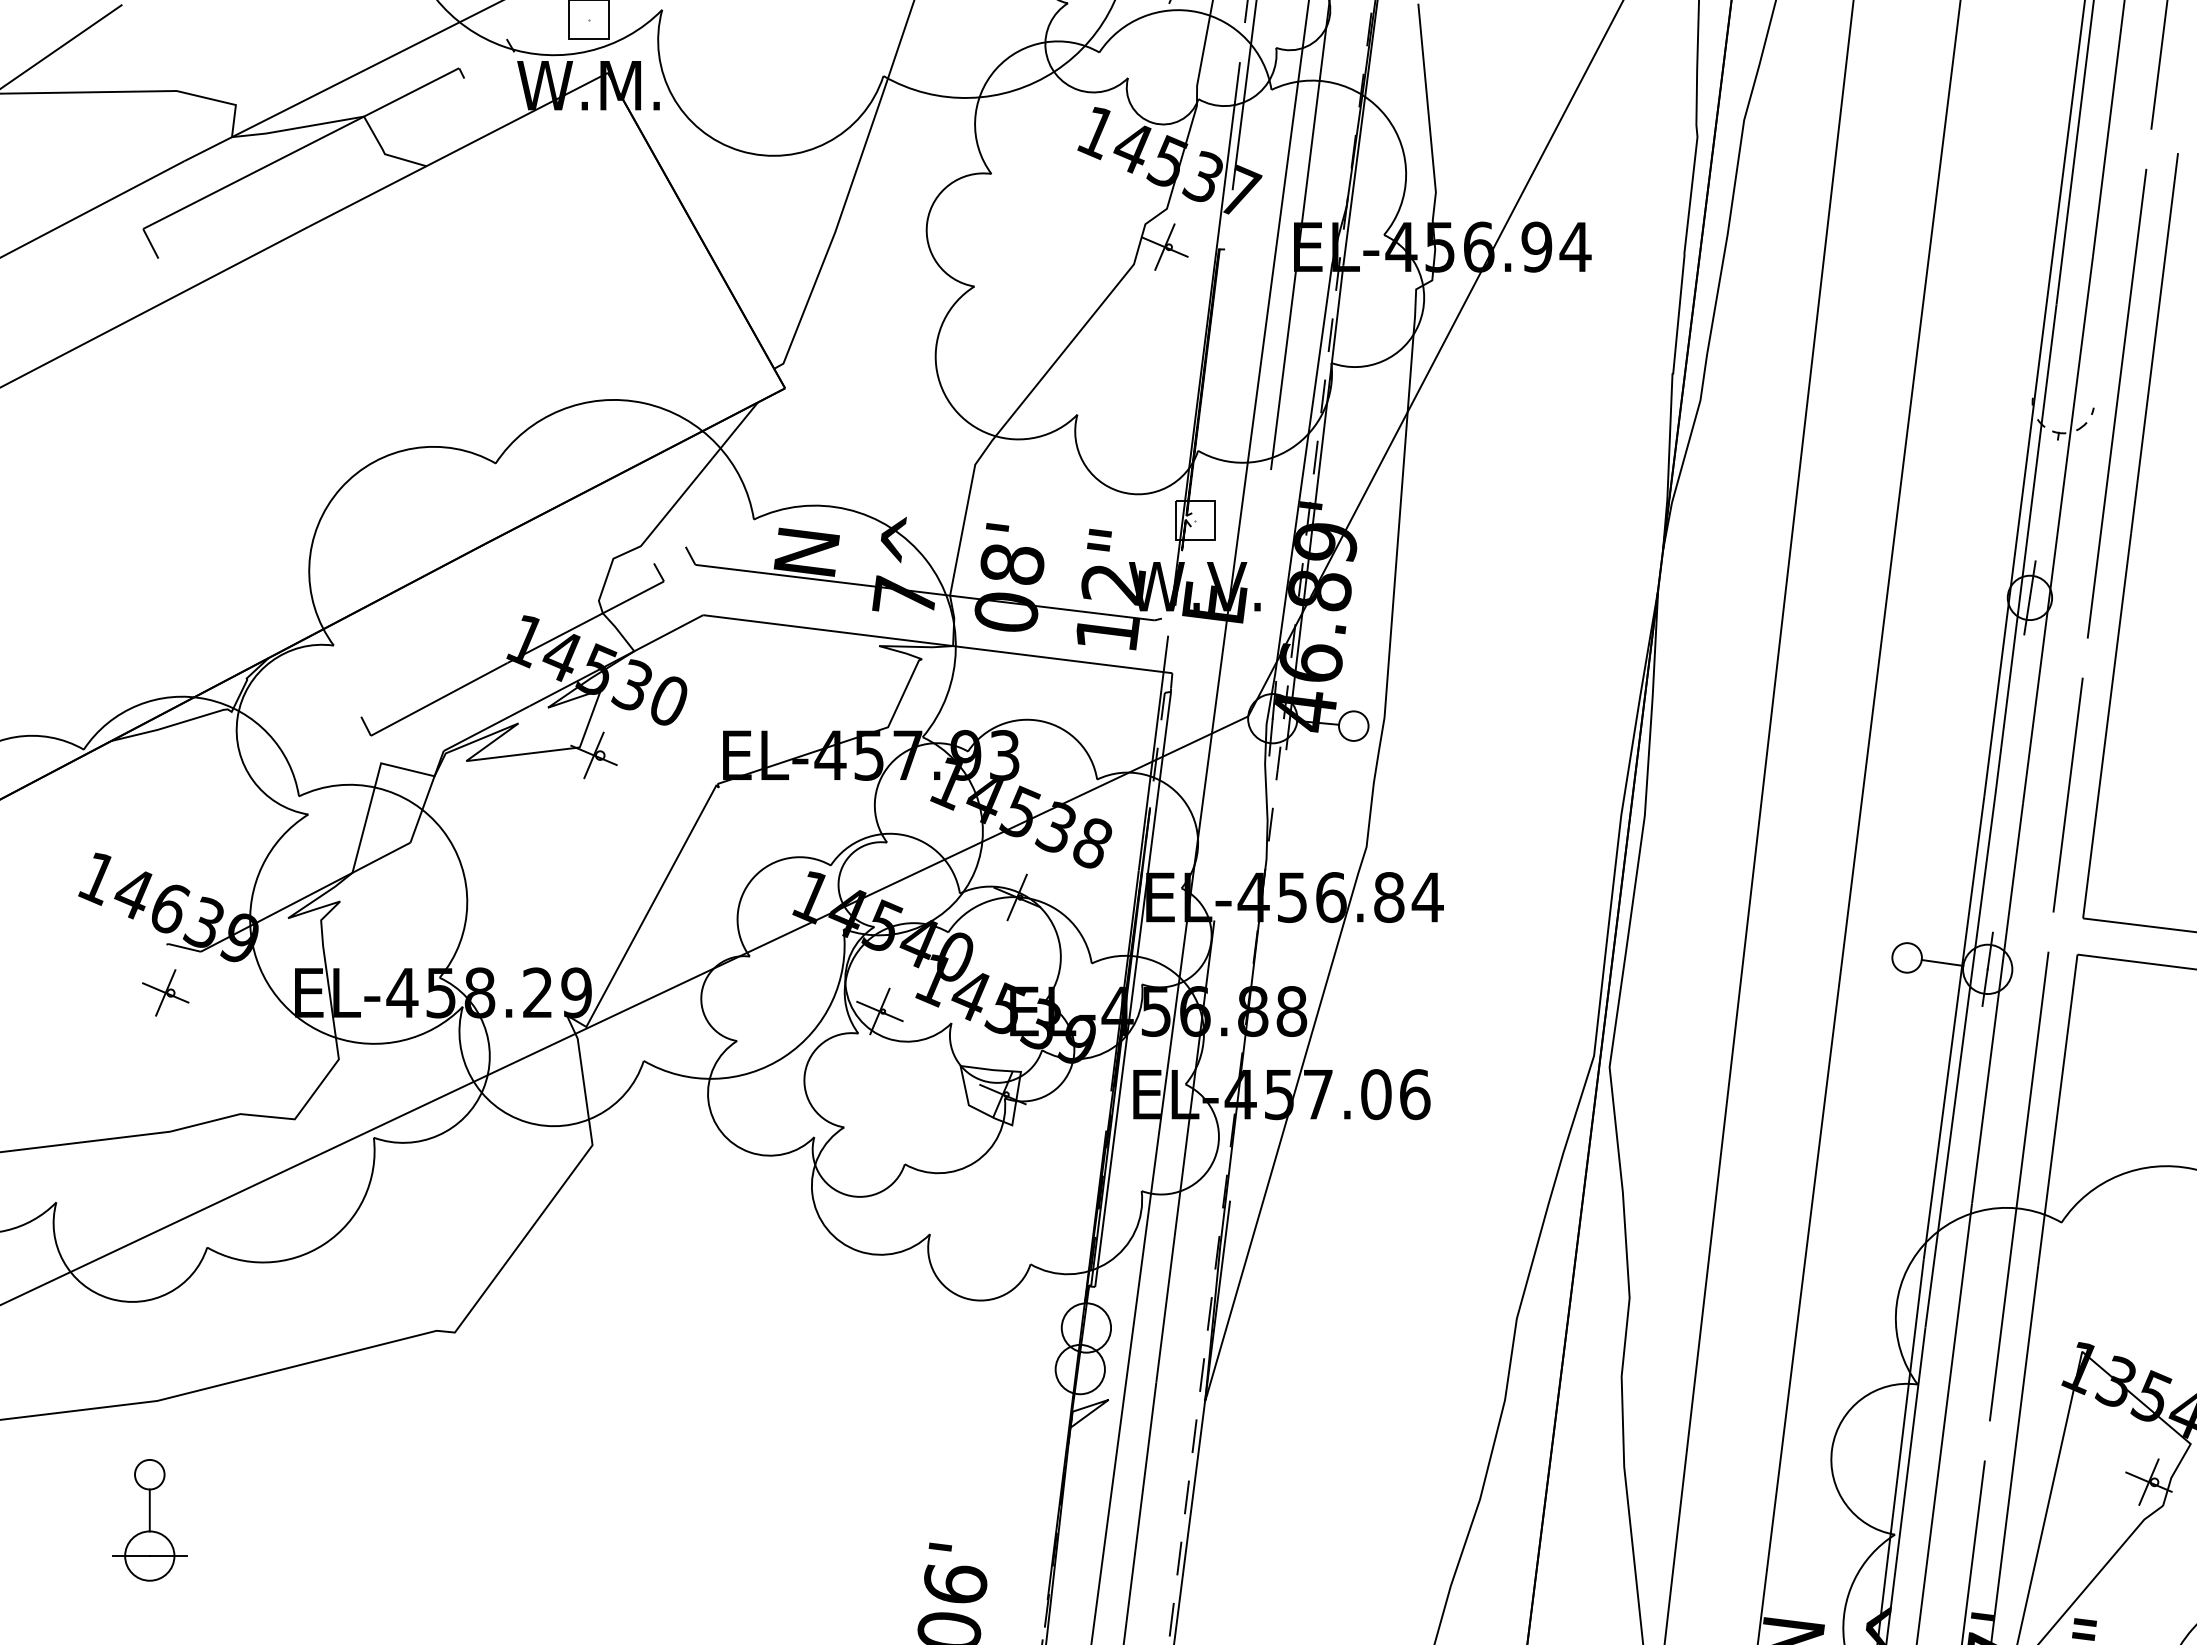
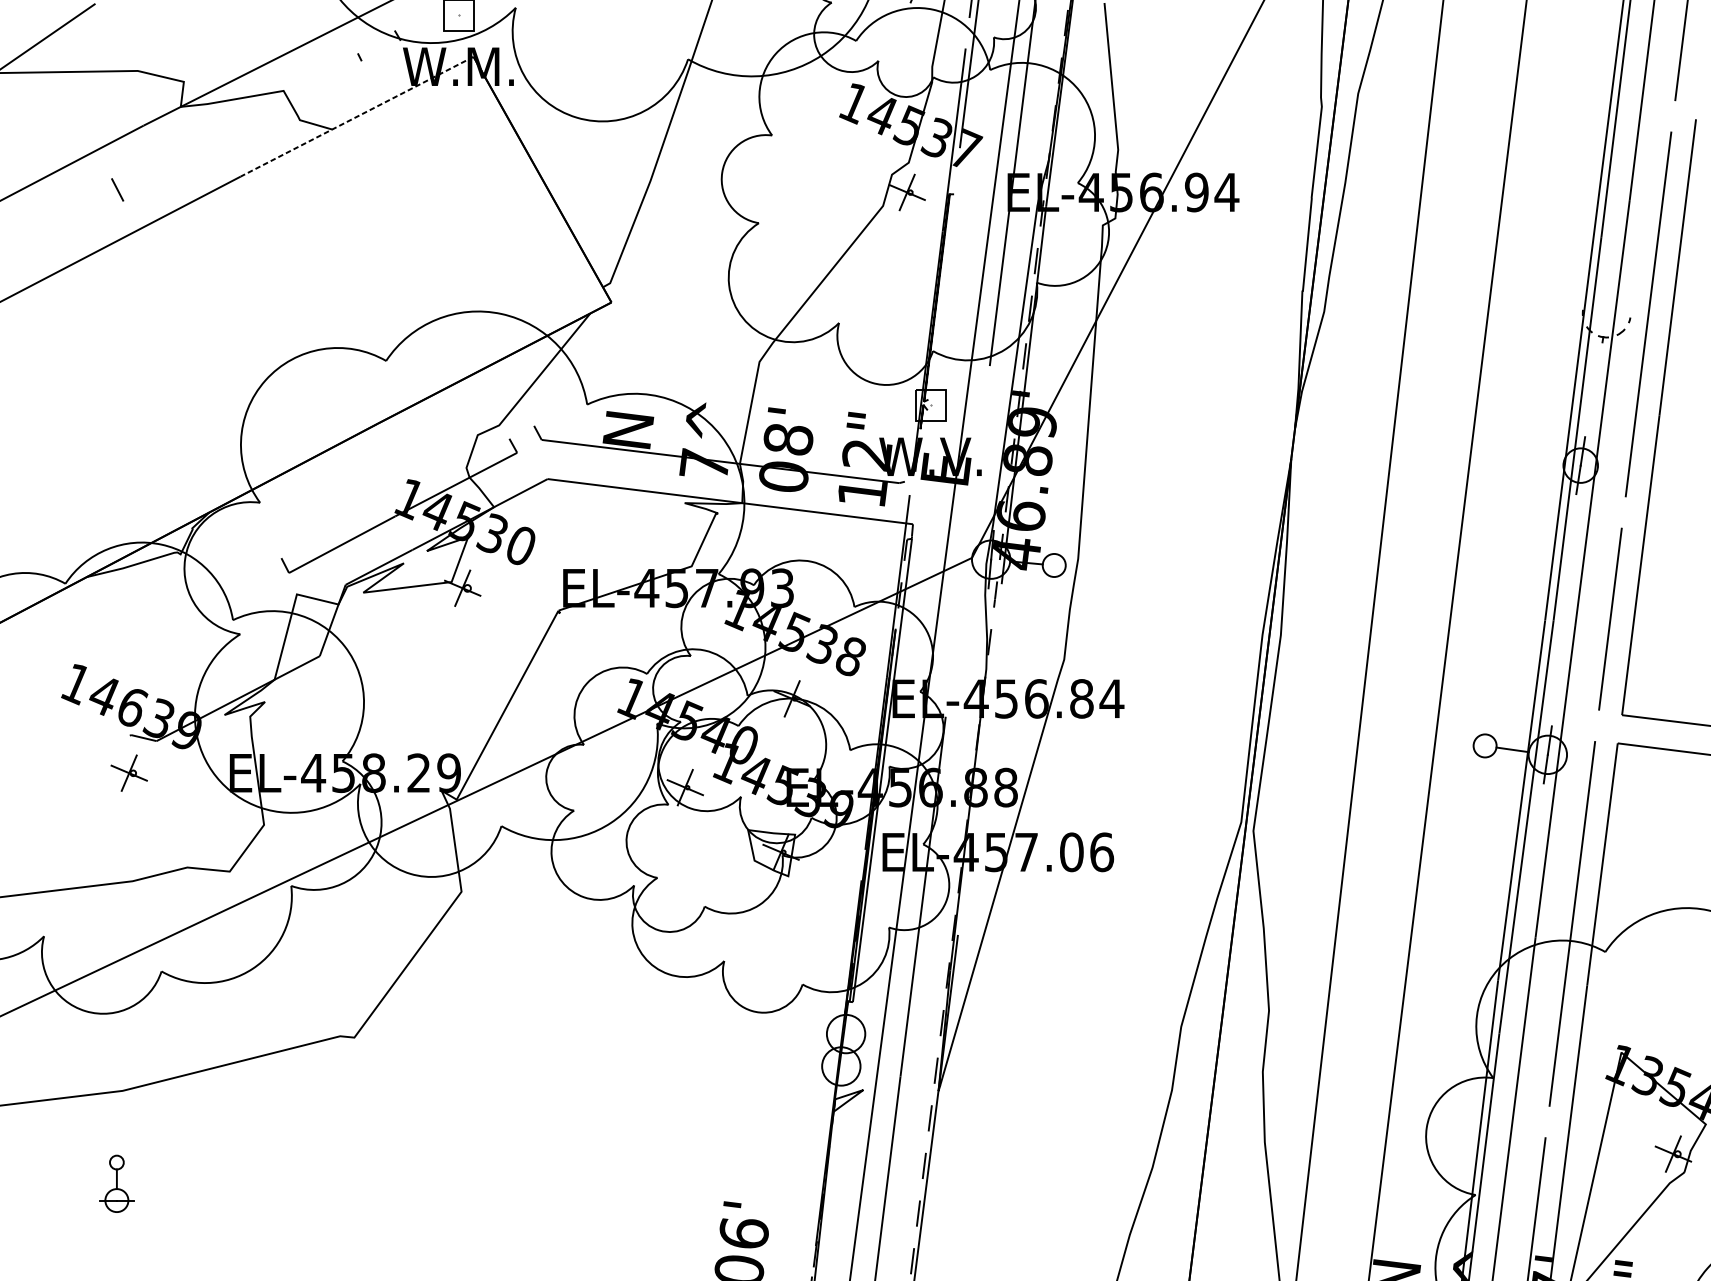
line: (301, 148) -> (234, 115), removed
line: (458, 150) -> (357, 117), solid -> dashed
part: (149, 1520) -> (116, 1183), size x0.6

